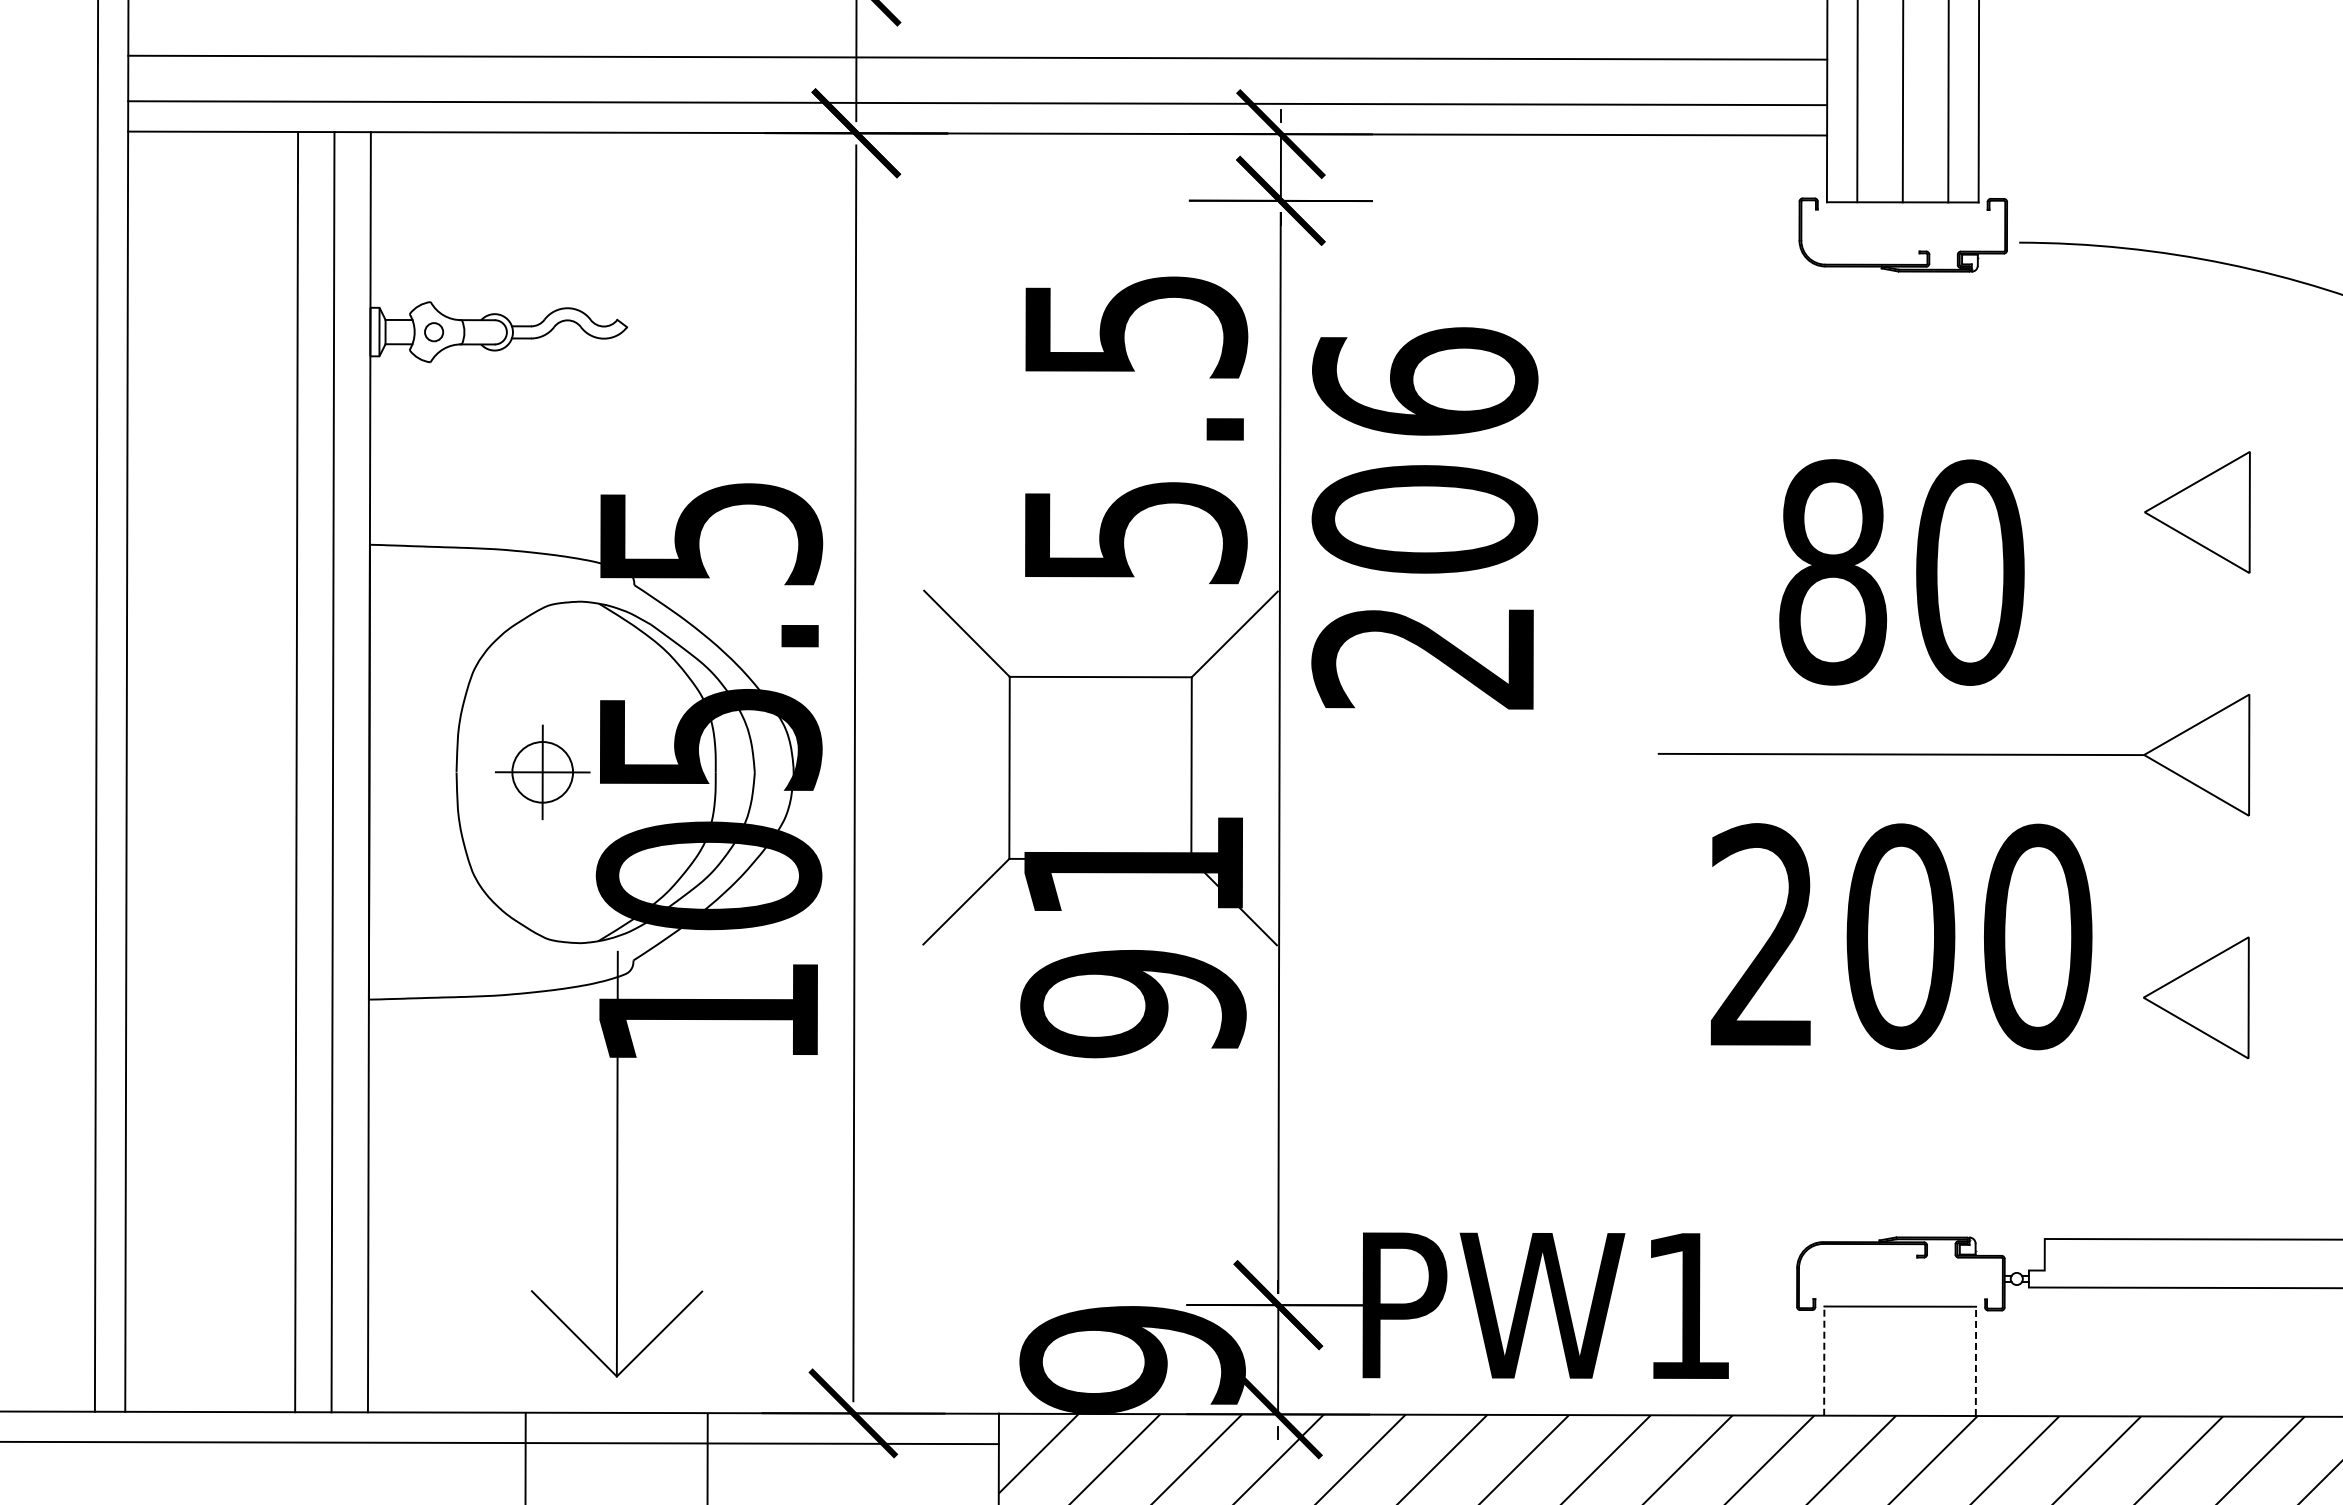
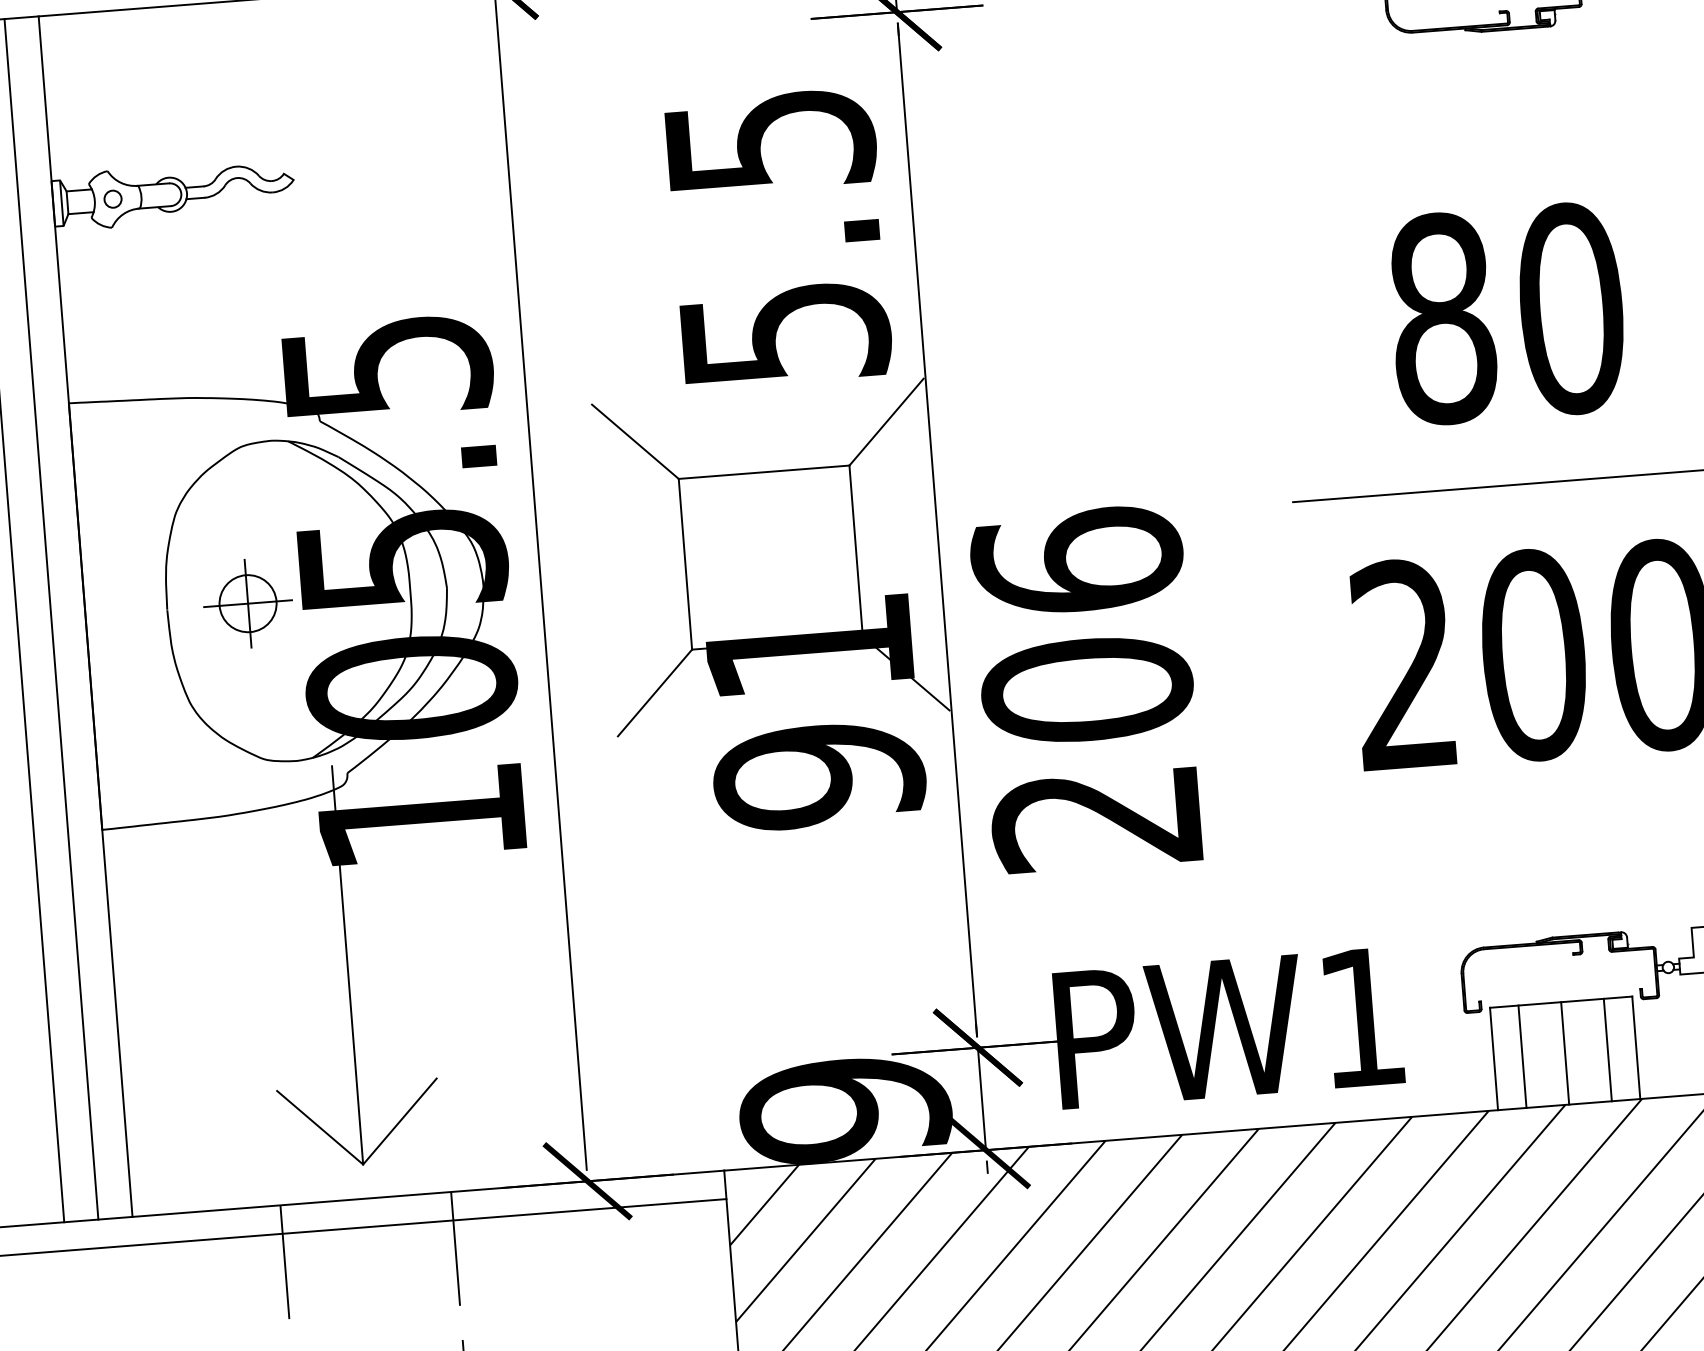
text: (1424, 518) -> (1087, 689), moved
line: (1854, 1360) -> (1522, 1056), added
line: (1899, 1360) -> (1564, 1052), added
line: (1945, 1360) -> (1607, 1049), added
line: (1824, 1361) -> (1494, 1059), dashed -> solid
line: (1975, 1361) -> (1635, 1047), dashed -> solid

